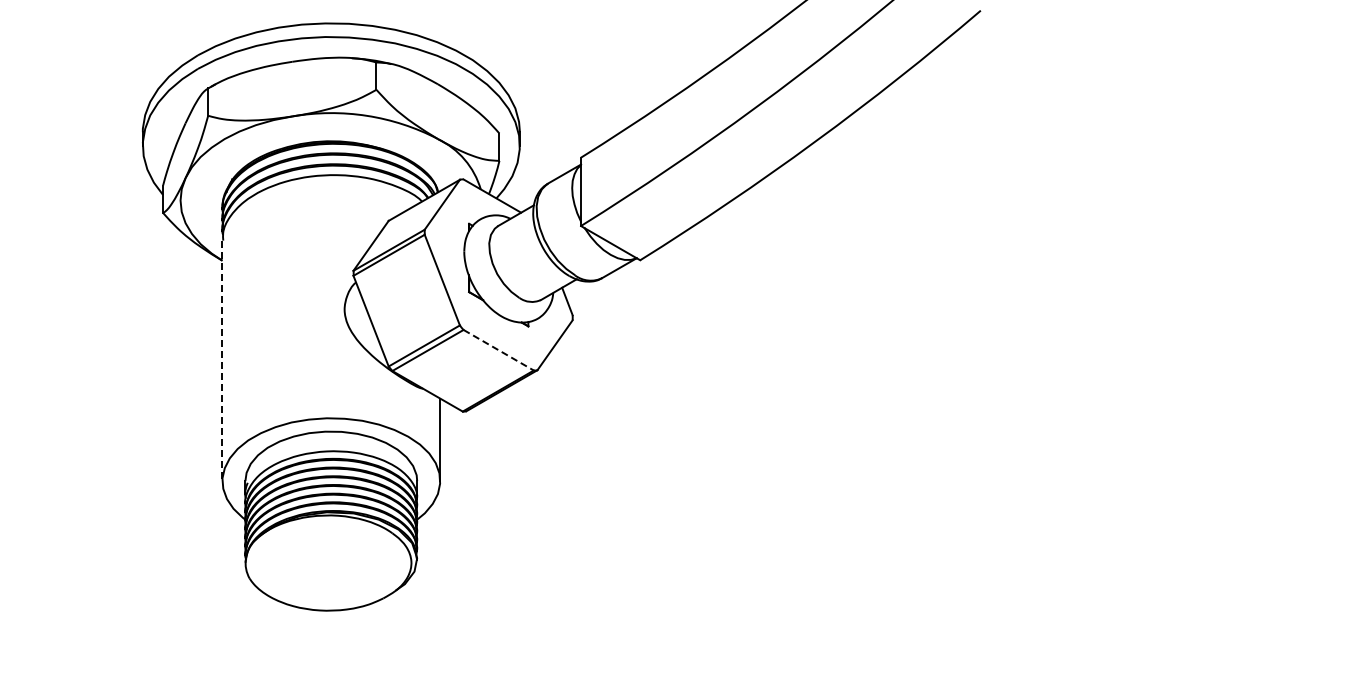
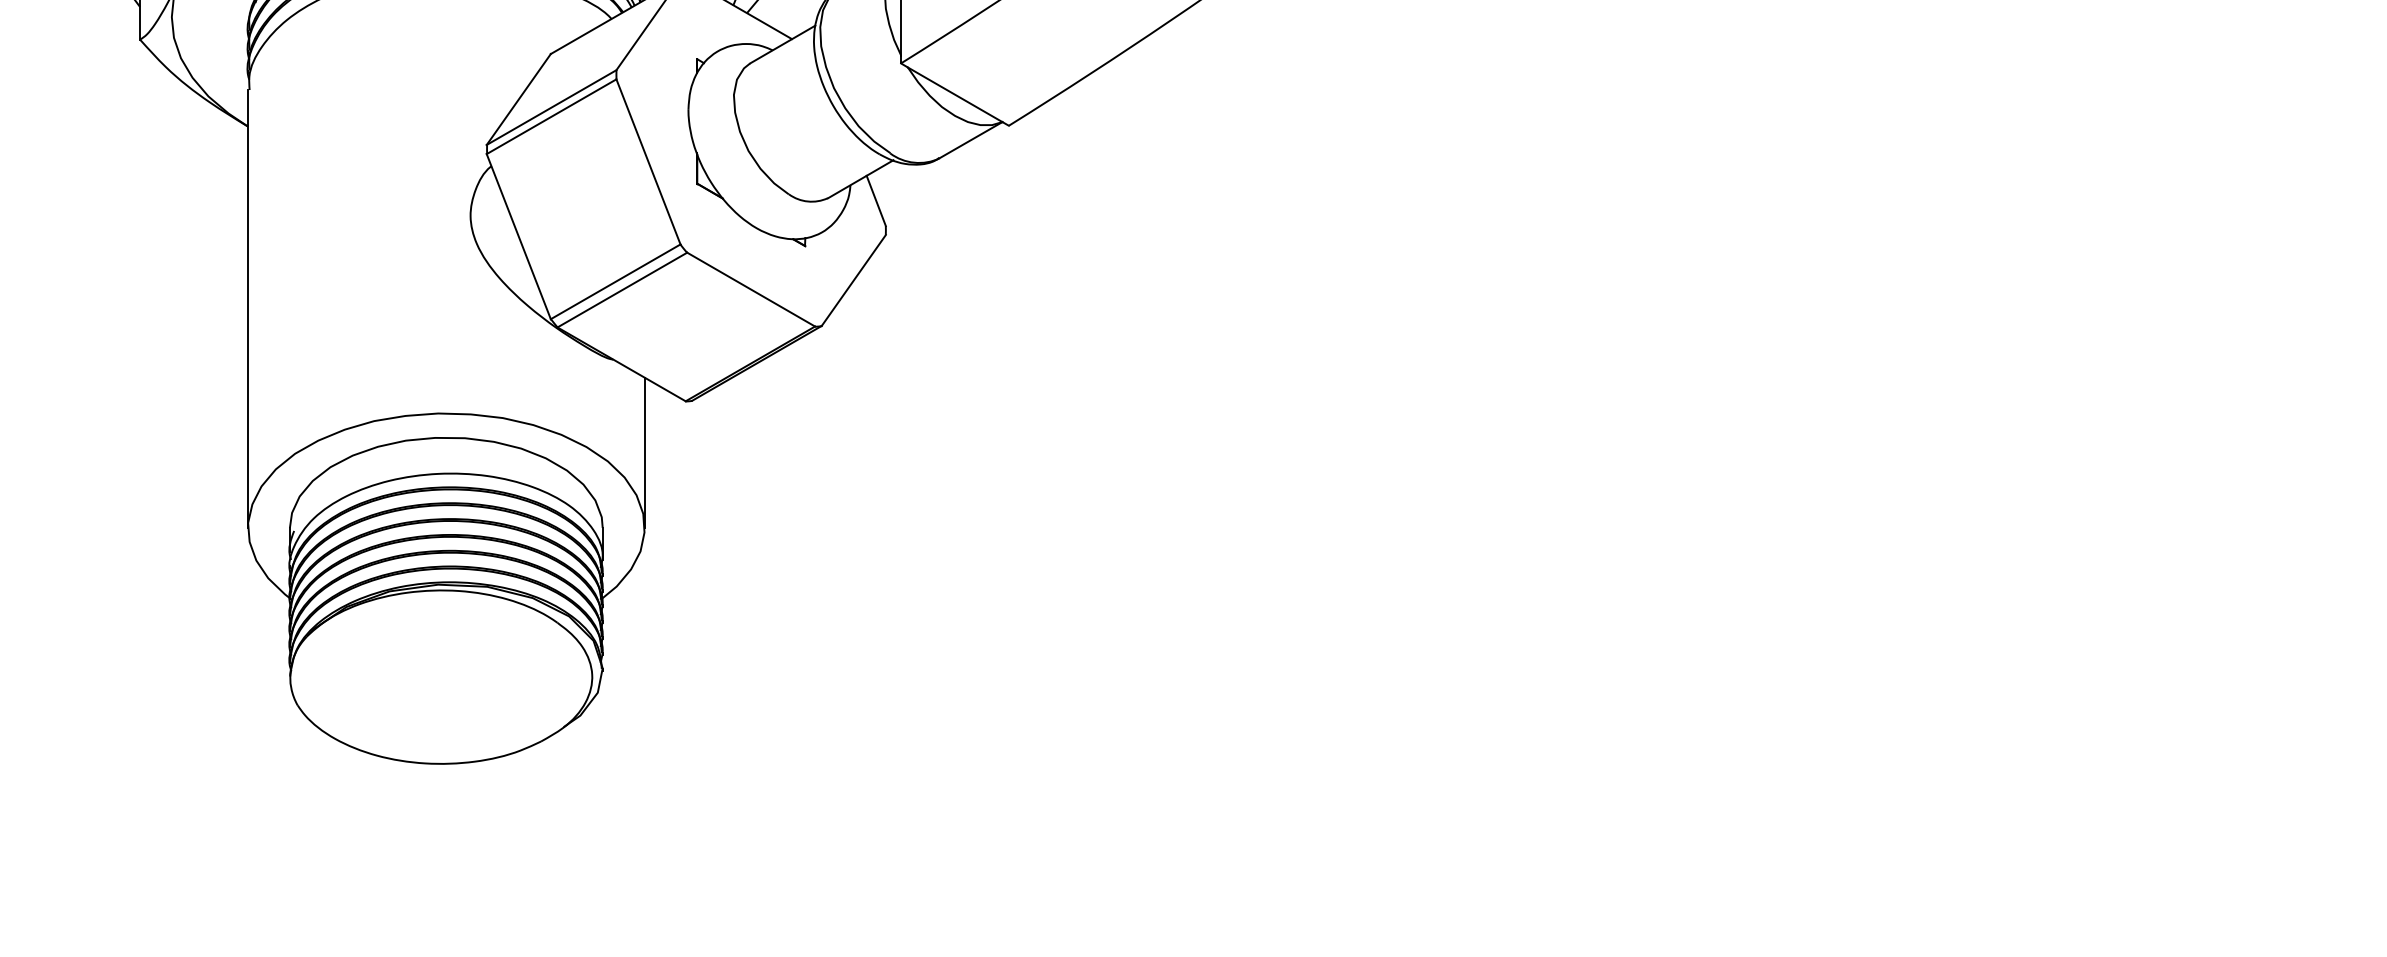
line: (498, 350) -> (750, 290), dashed -> solid
line: (222, 361) -> (248, 310), dashed -> solid

